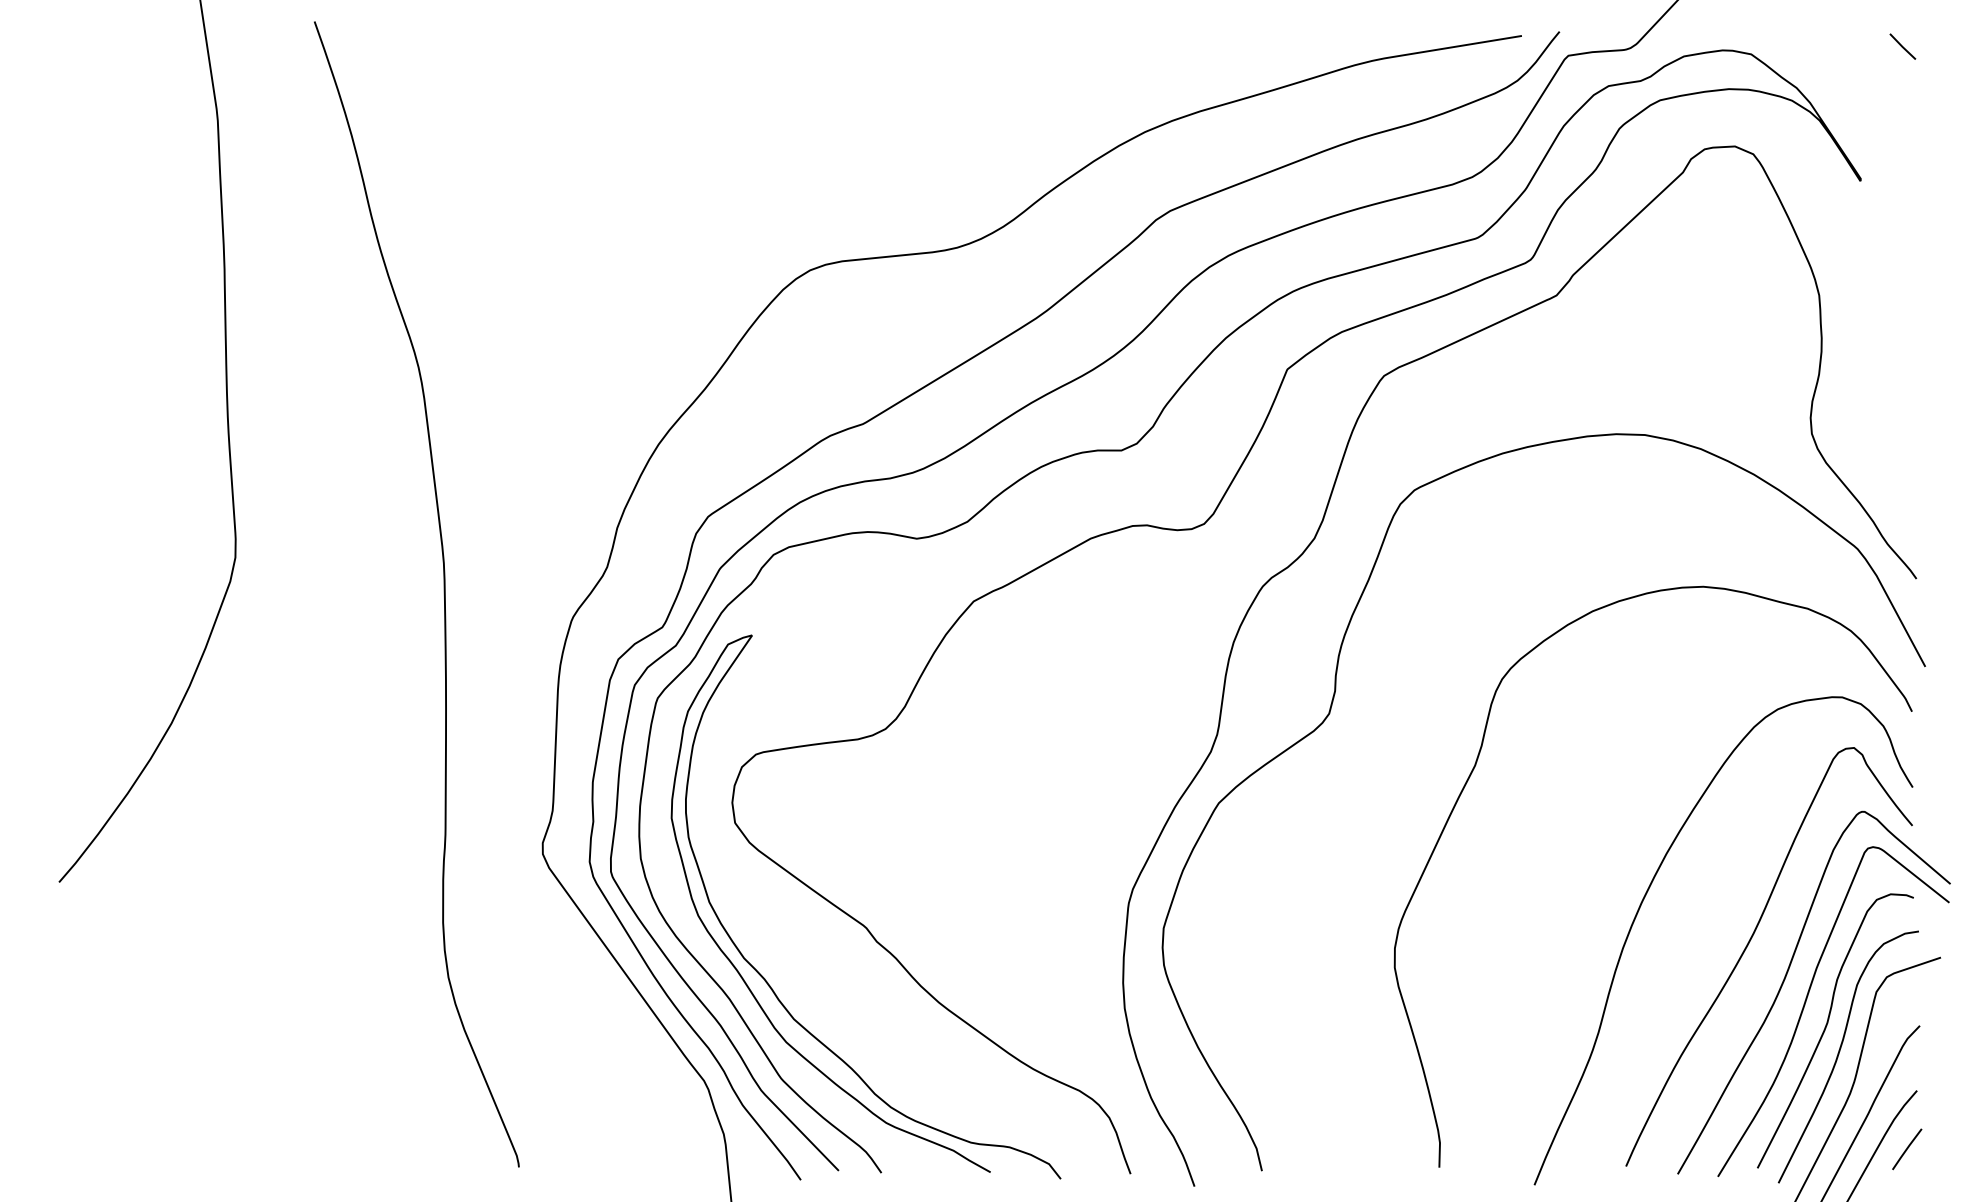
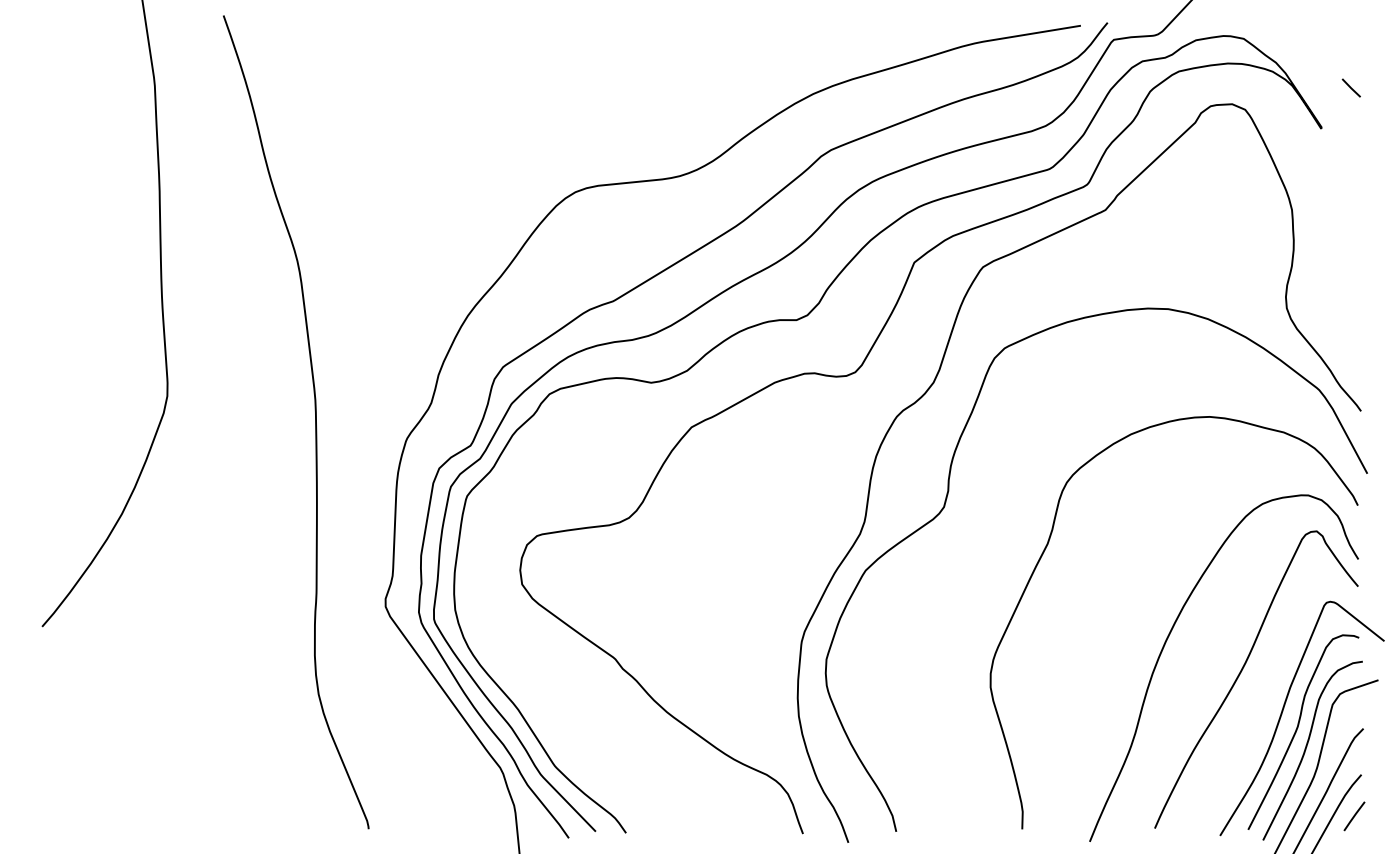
line: (1902, 46) -> (1351, 87), moved
curve: (765, 978) -> (543, 695), removed
curve: (1784, 982) -> (1267, 697), removed

